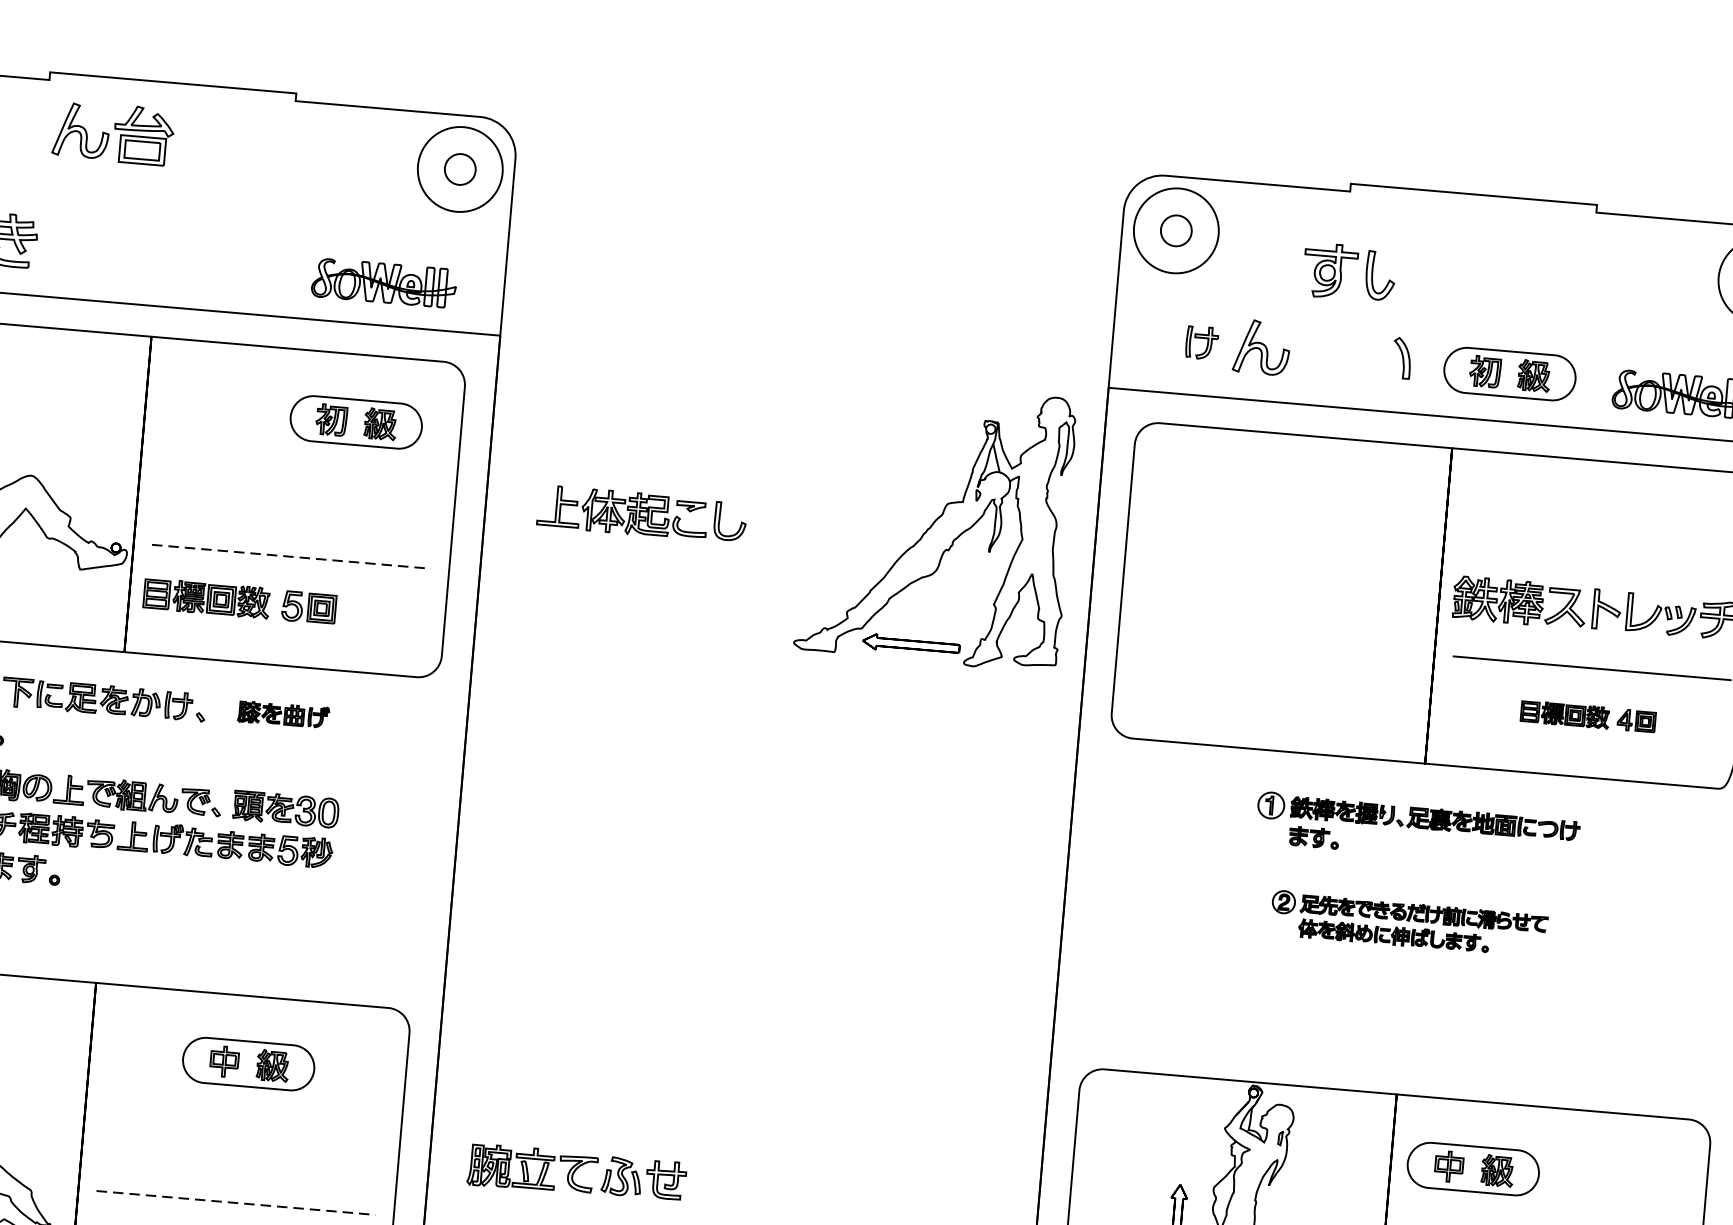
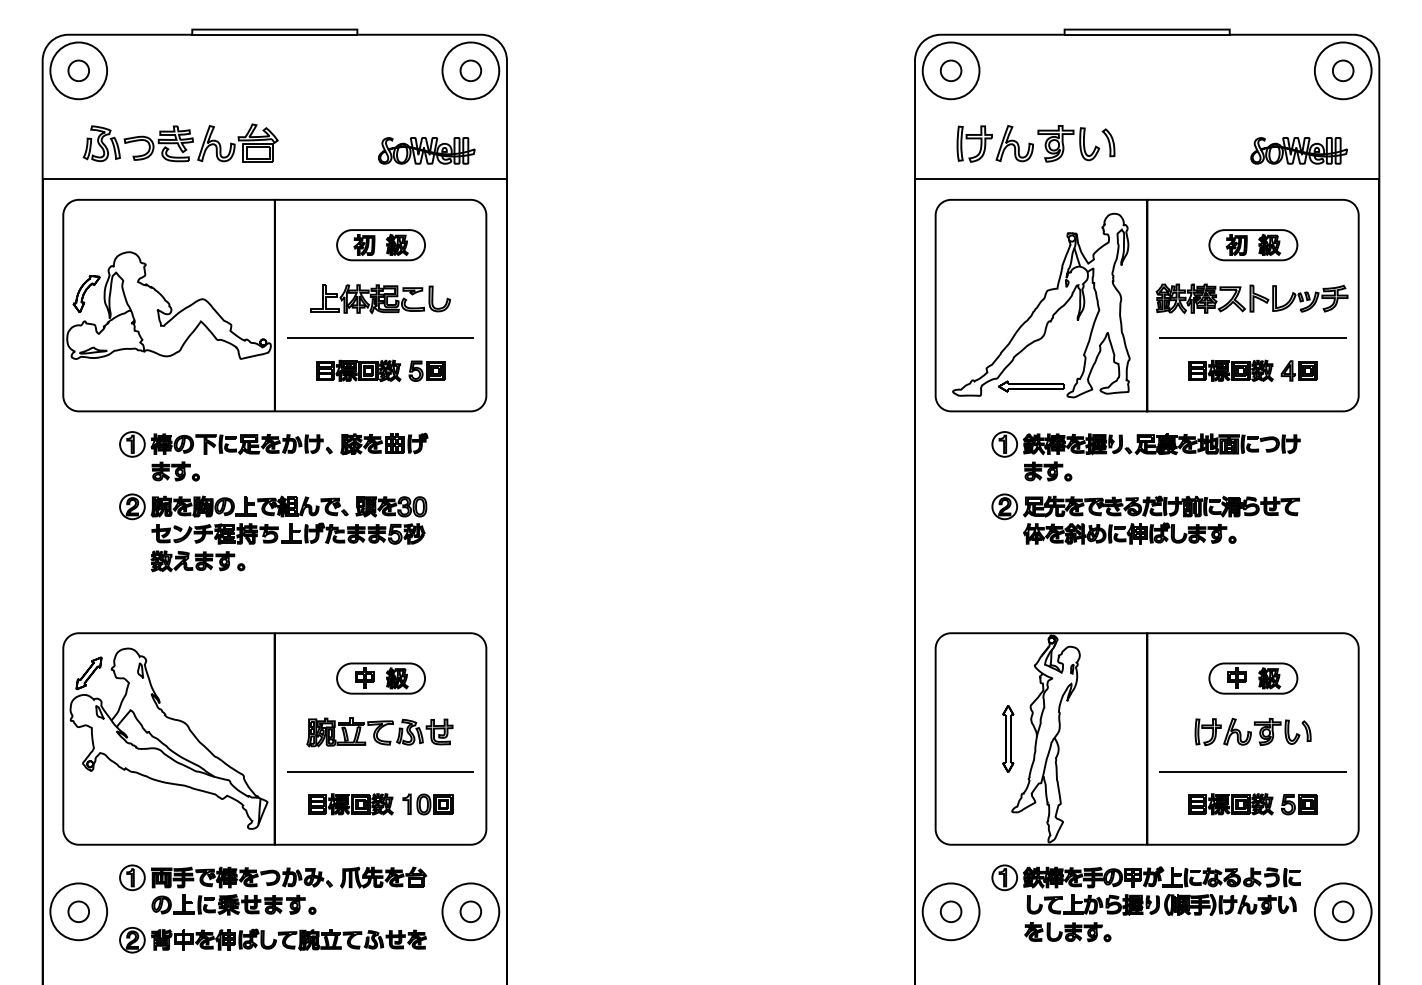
line: (172, 90) -> (274, 34), added
part: (113, 131) -> (237, 142), moved
line: (1472, 201) -> (1146, 34), added
part: (1349, 272) -> (1068, 143), moved
part: (1201, 342) -> (974, 143), size x1.67
part: (1510, 374) -> (1253, 245), moved
part: (355, 422) -> (380, 245), moved
part: (641, 514) -> (380, 299), moved
part: (936, 525) -> (1041, 305), moved
line: (291, 556) -> (380, 338), dashed -> solid
part: (239, 600) -> (380, 370), moved
part: (283, 714) -> (384, 443), size x1.43
part: (1587, 716) -> (1252, 370), size x1.43
part: (1416, 830) -> (1145, 456), size x1.43
part: (1408, 923) -> (1145, 518), size x1.67
part: (1473, 1169) -> (1253, 678), moved
part: (576, 1173) -> (379, 732), moved
line: (235, 1202) -> (380, 771), dashed -> solid

